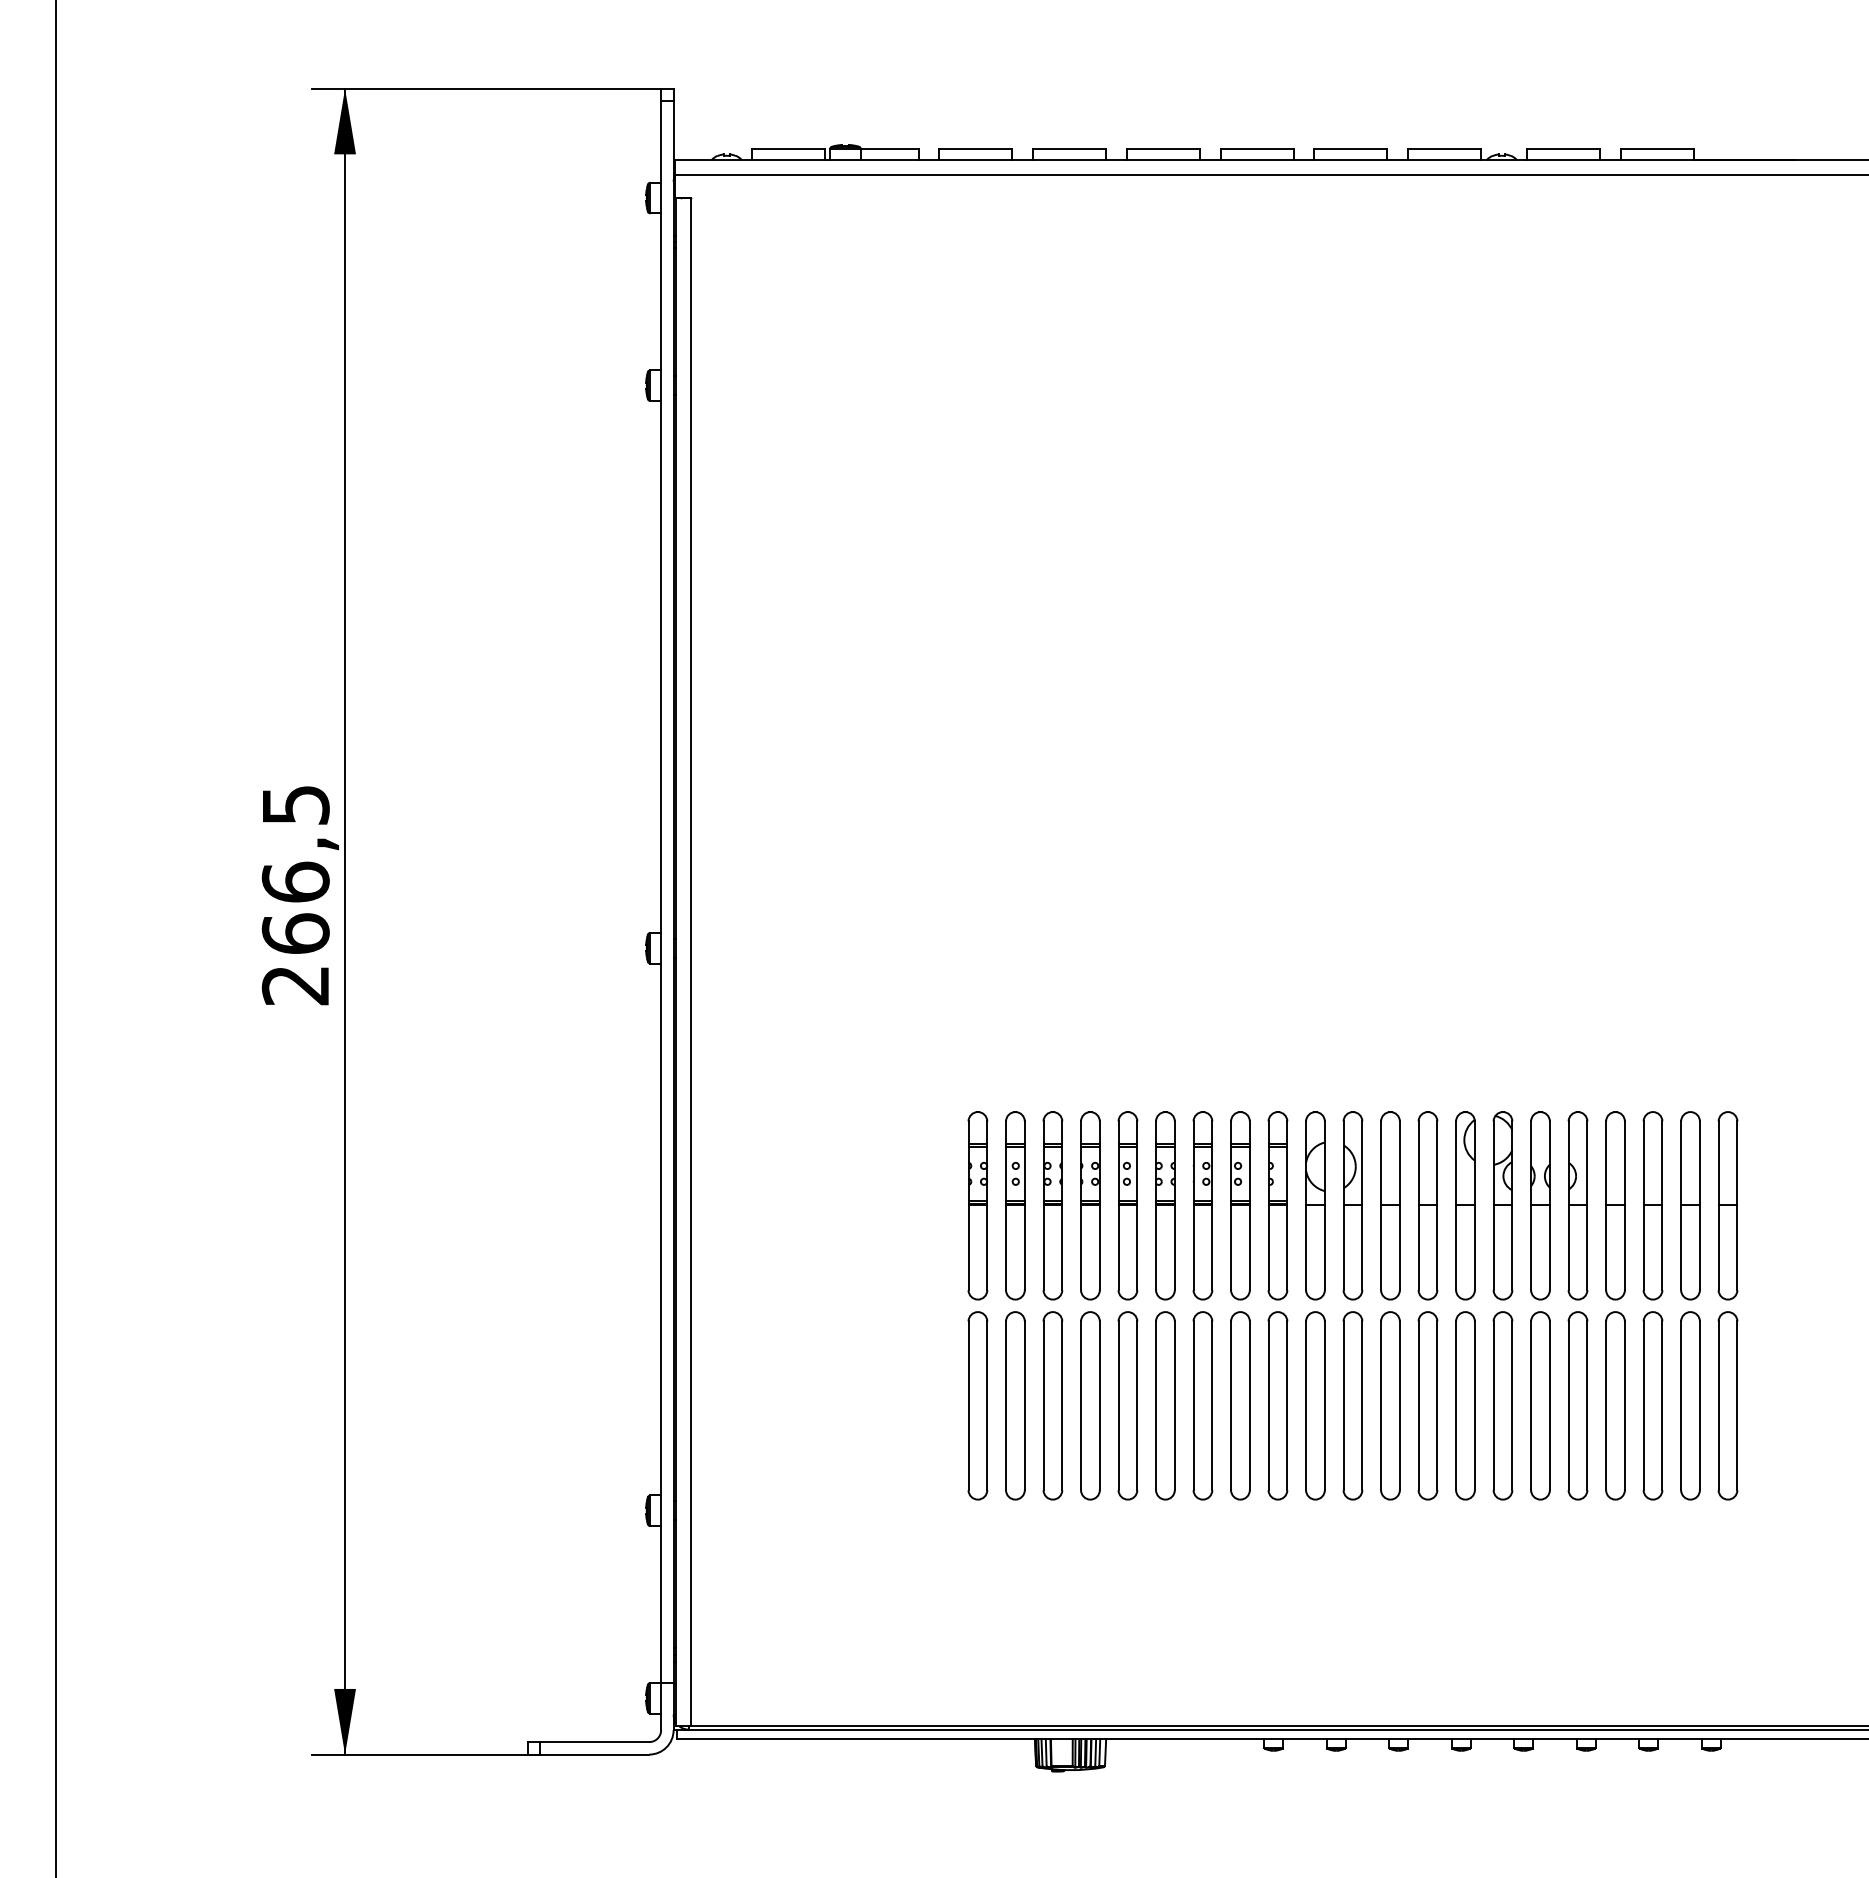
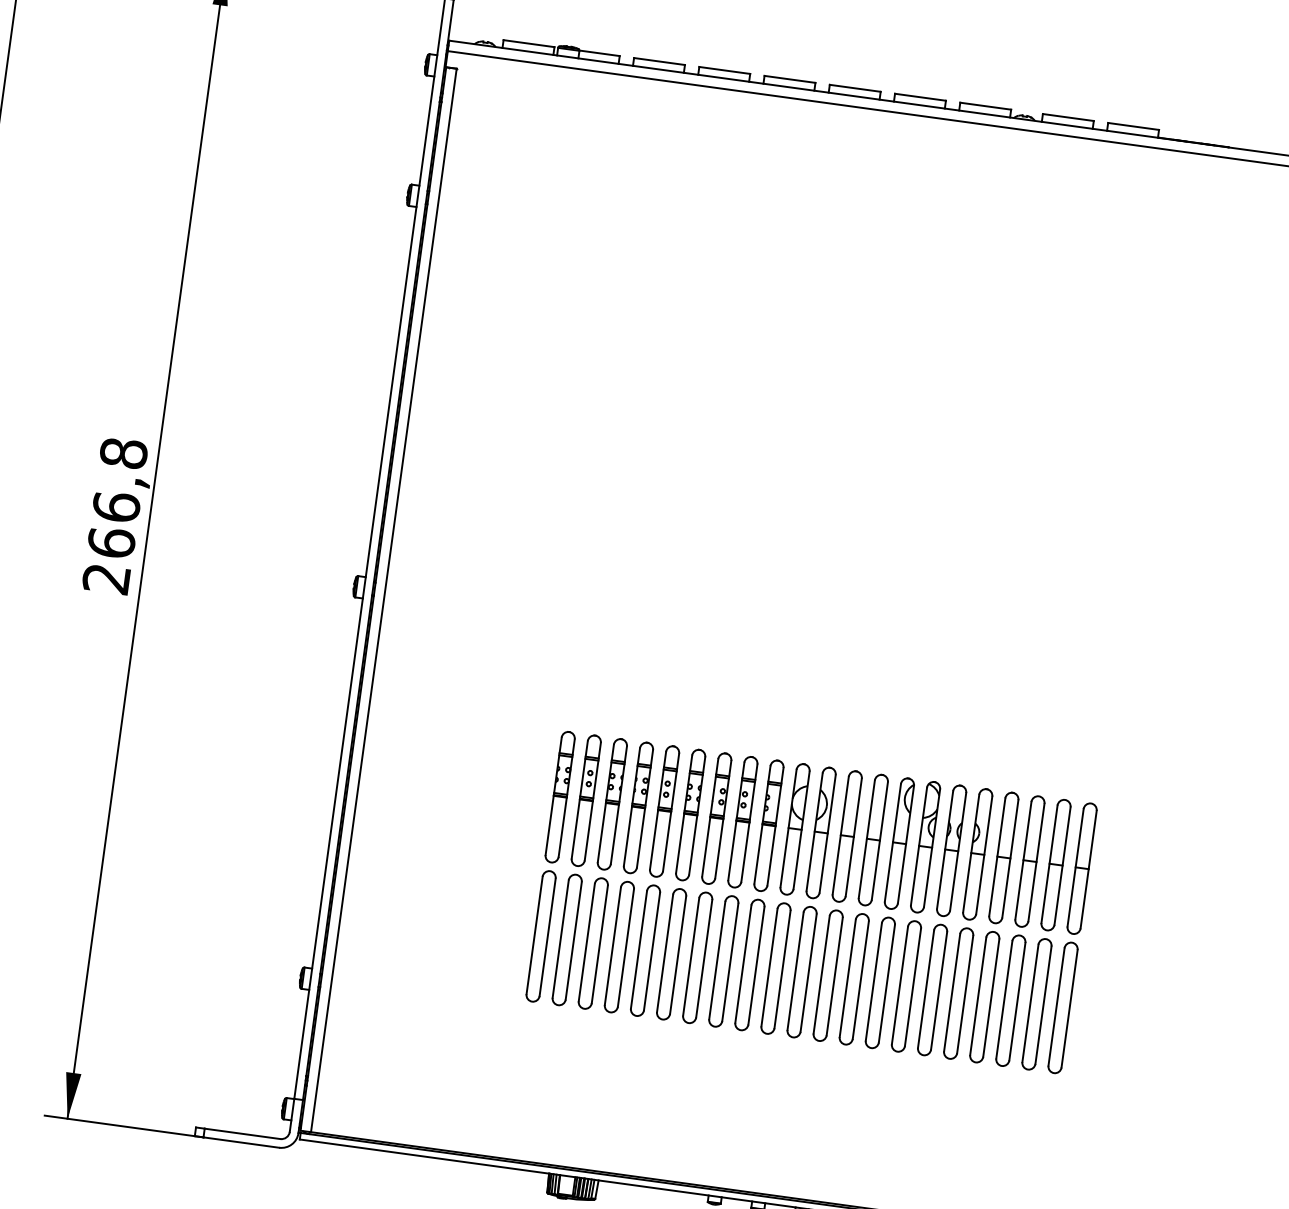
text: (295, 804) -> (123, 452), 266,5 -> 266,8

